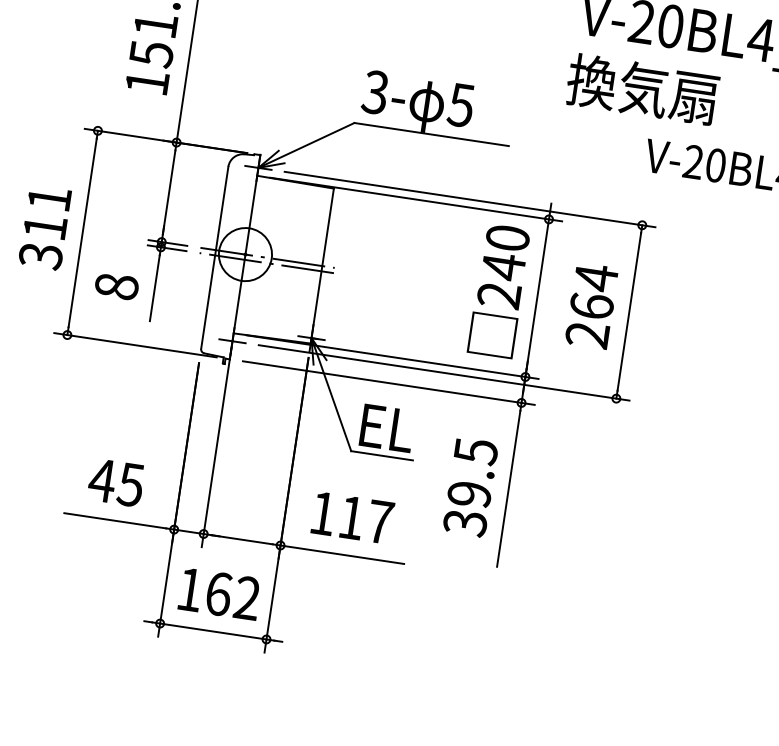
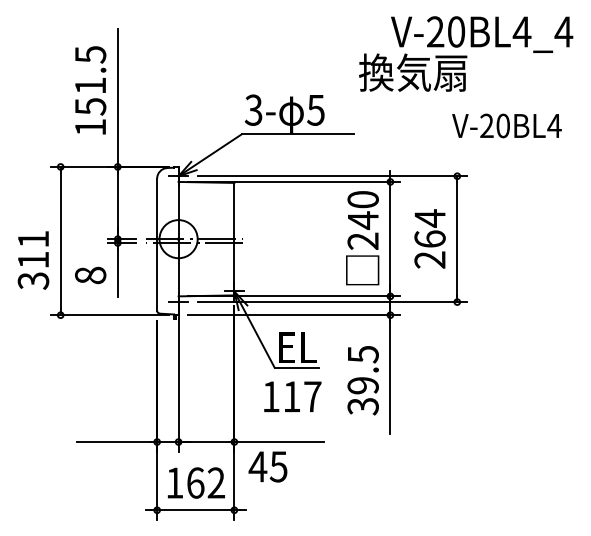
text: (643, 89) -> (413, 72), moved
text: (45, 227) -> (33, 260), moved
text: (115, 482) -> (267, 466), moved
text: (352, 517) -> (292, 396), moved

